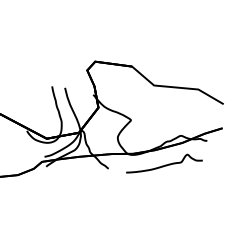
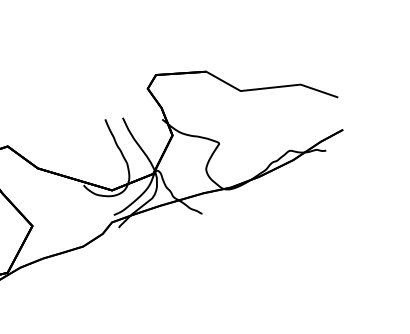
curve: (164, 165) -> (275, 194), removed

